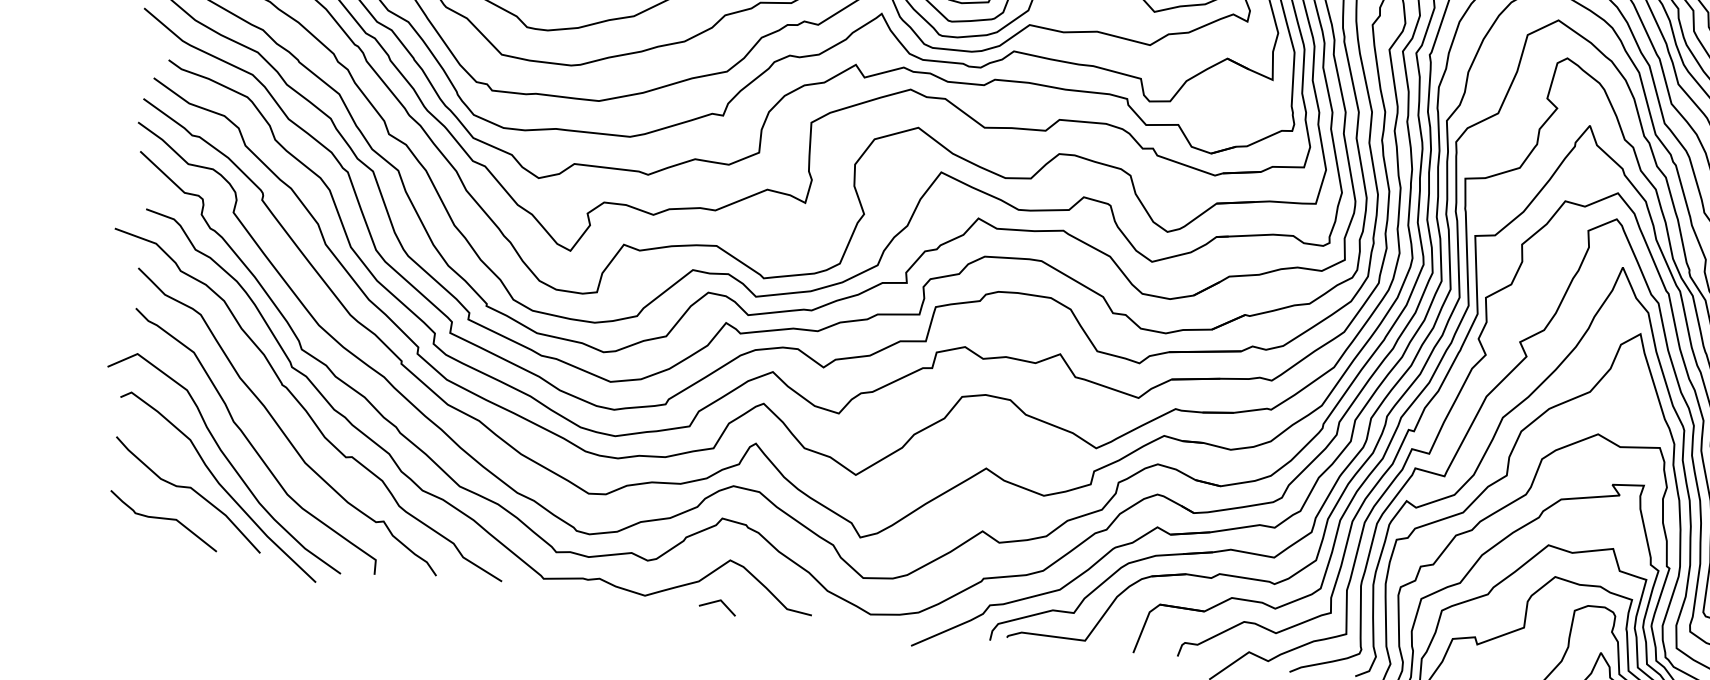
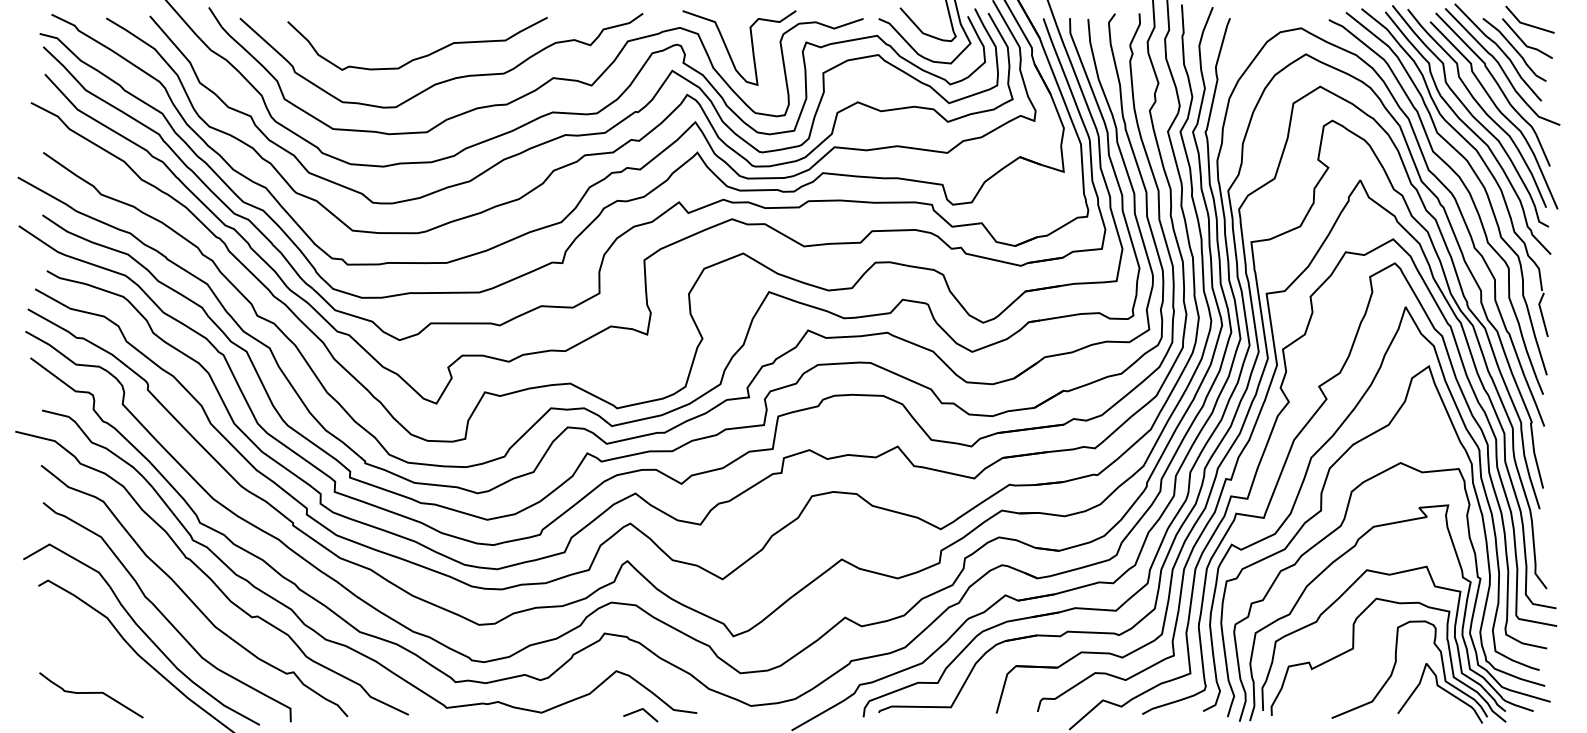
curve: (191, 489) -> (113, 663), removed
line: (716, 602) -> (639, 711), moved

